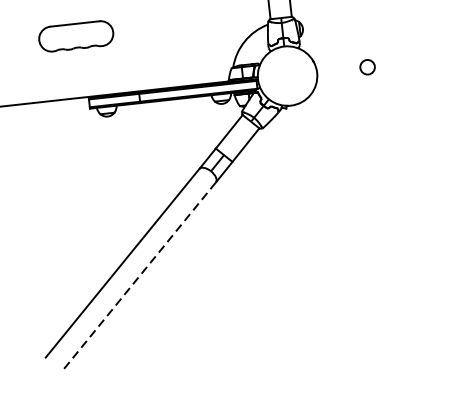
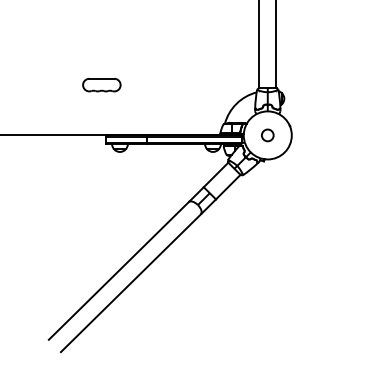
part: (76, 37) -> (101, 85), size x0.62
circle: (367, 67) -> (267, 135), moved
line: (138, 277) -> (130, 283), dashed -> solid

